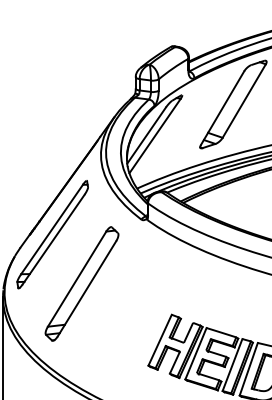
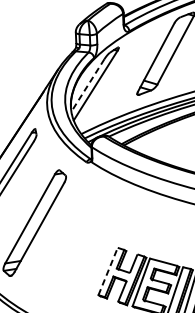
line: (146, 136) -> (87, 86), solid -> dashed
line: (160, 340) -> (108, 271), solid -> dashed

